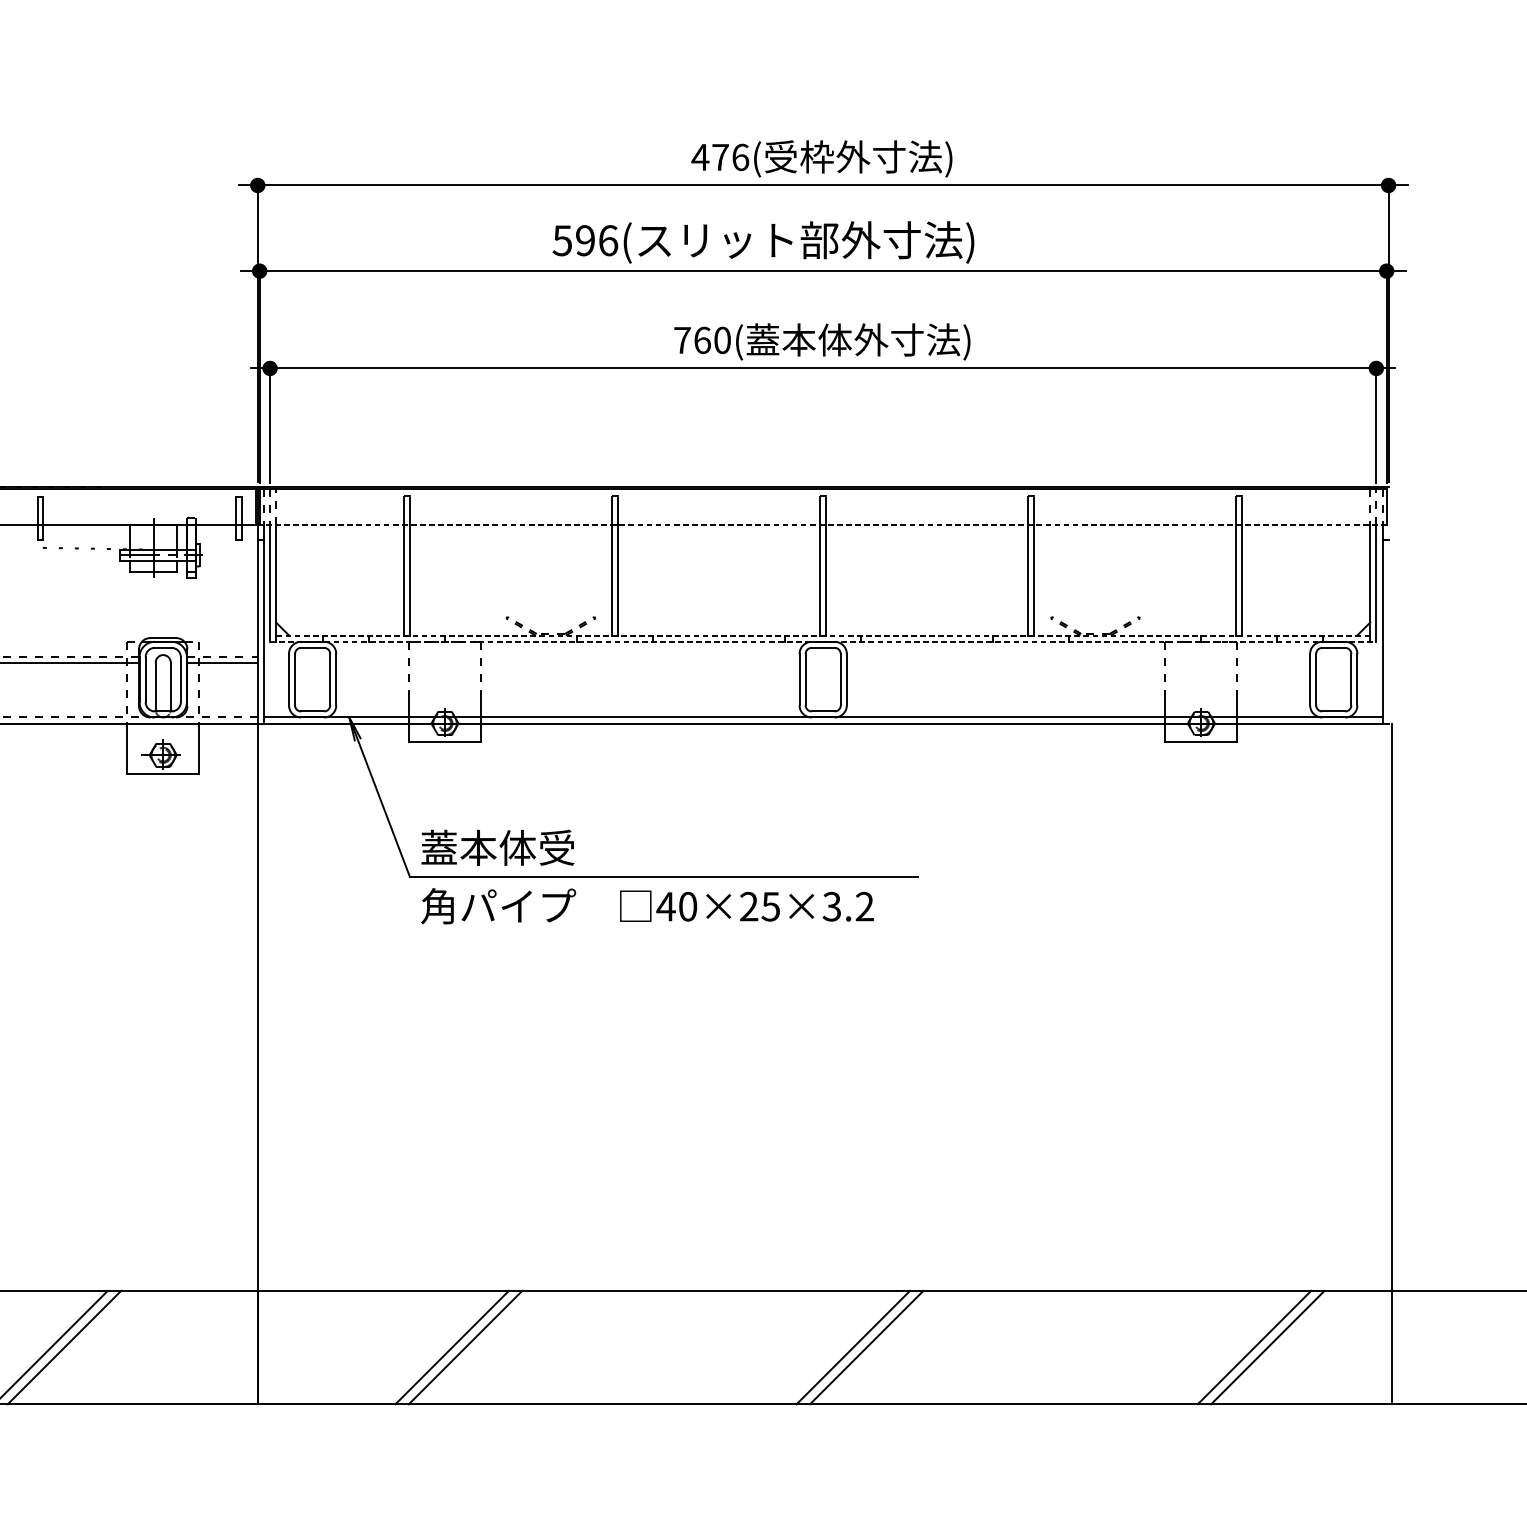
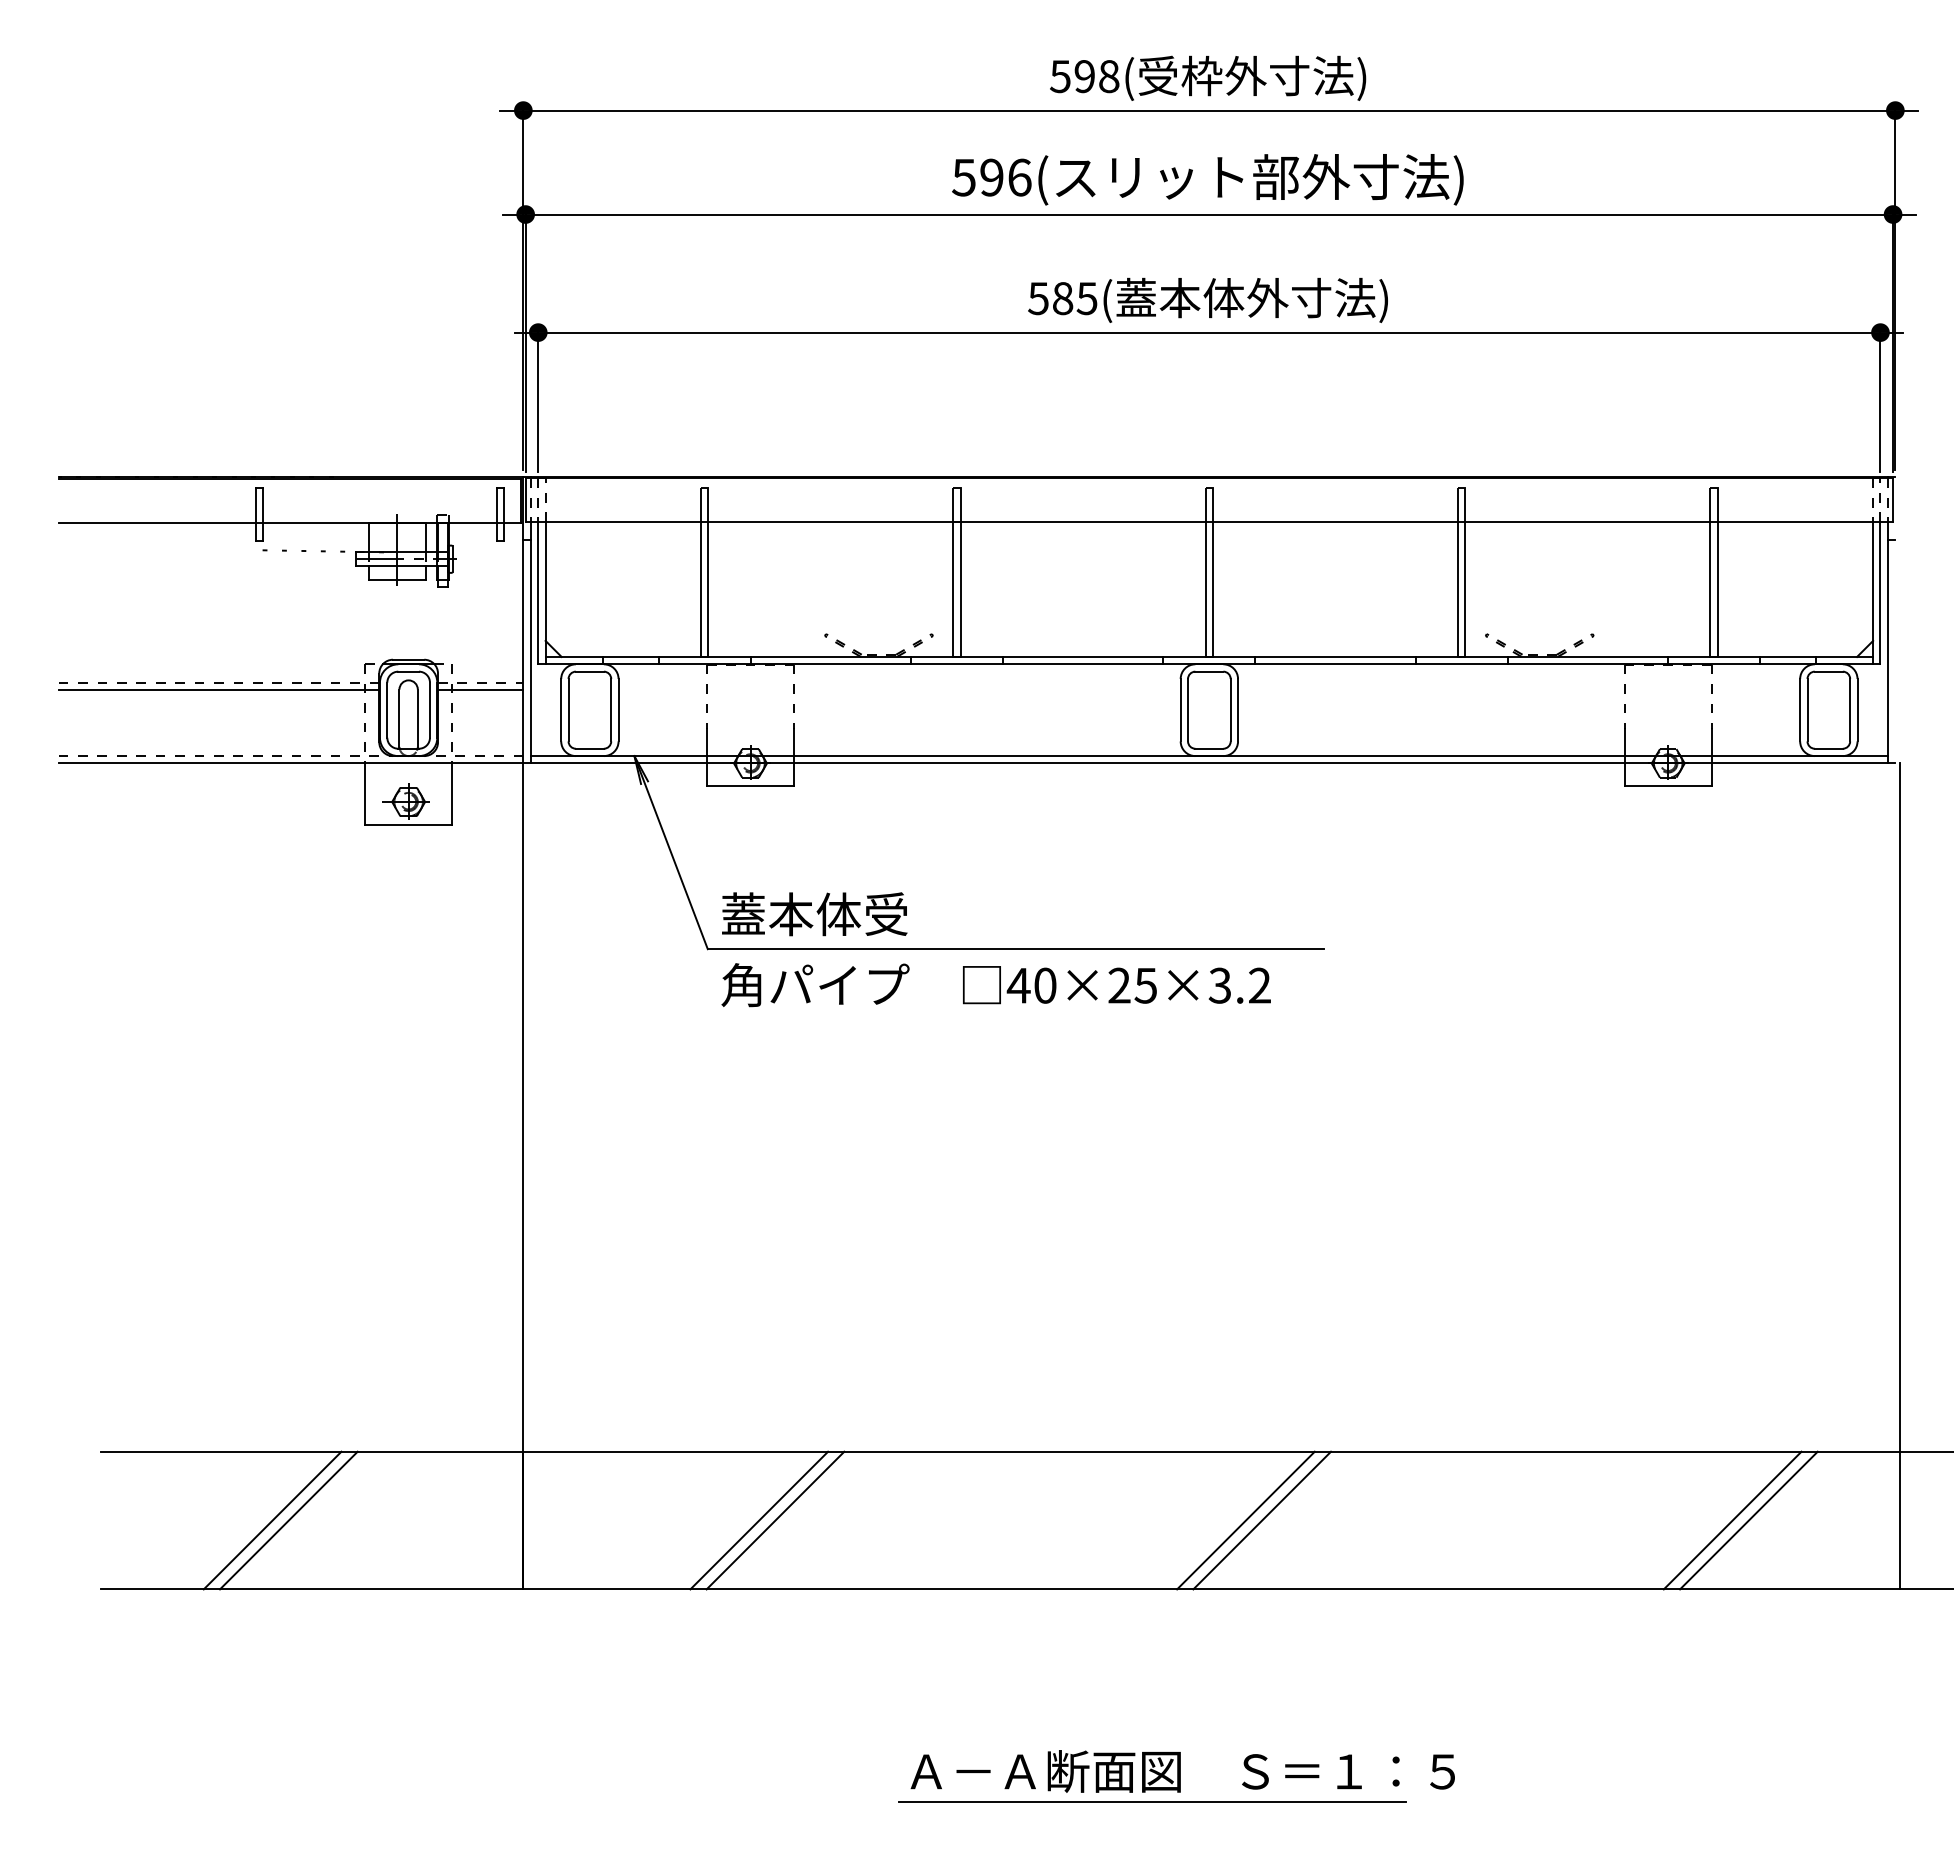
text: (720, 157) -> (1084, 76), 476( -> 598(
text: (763, 242) -> (1207, 179), moved
text: (702, 340) -> (1062, 298), 760( -> 585(
line: (823, 524) -> (1209, 522), dashed -> solid
line: (823, 635) -> (1209, 656), dashed -> solid
line: (823, 641) -> (1209, 664), dashed -> solid

